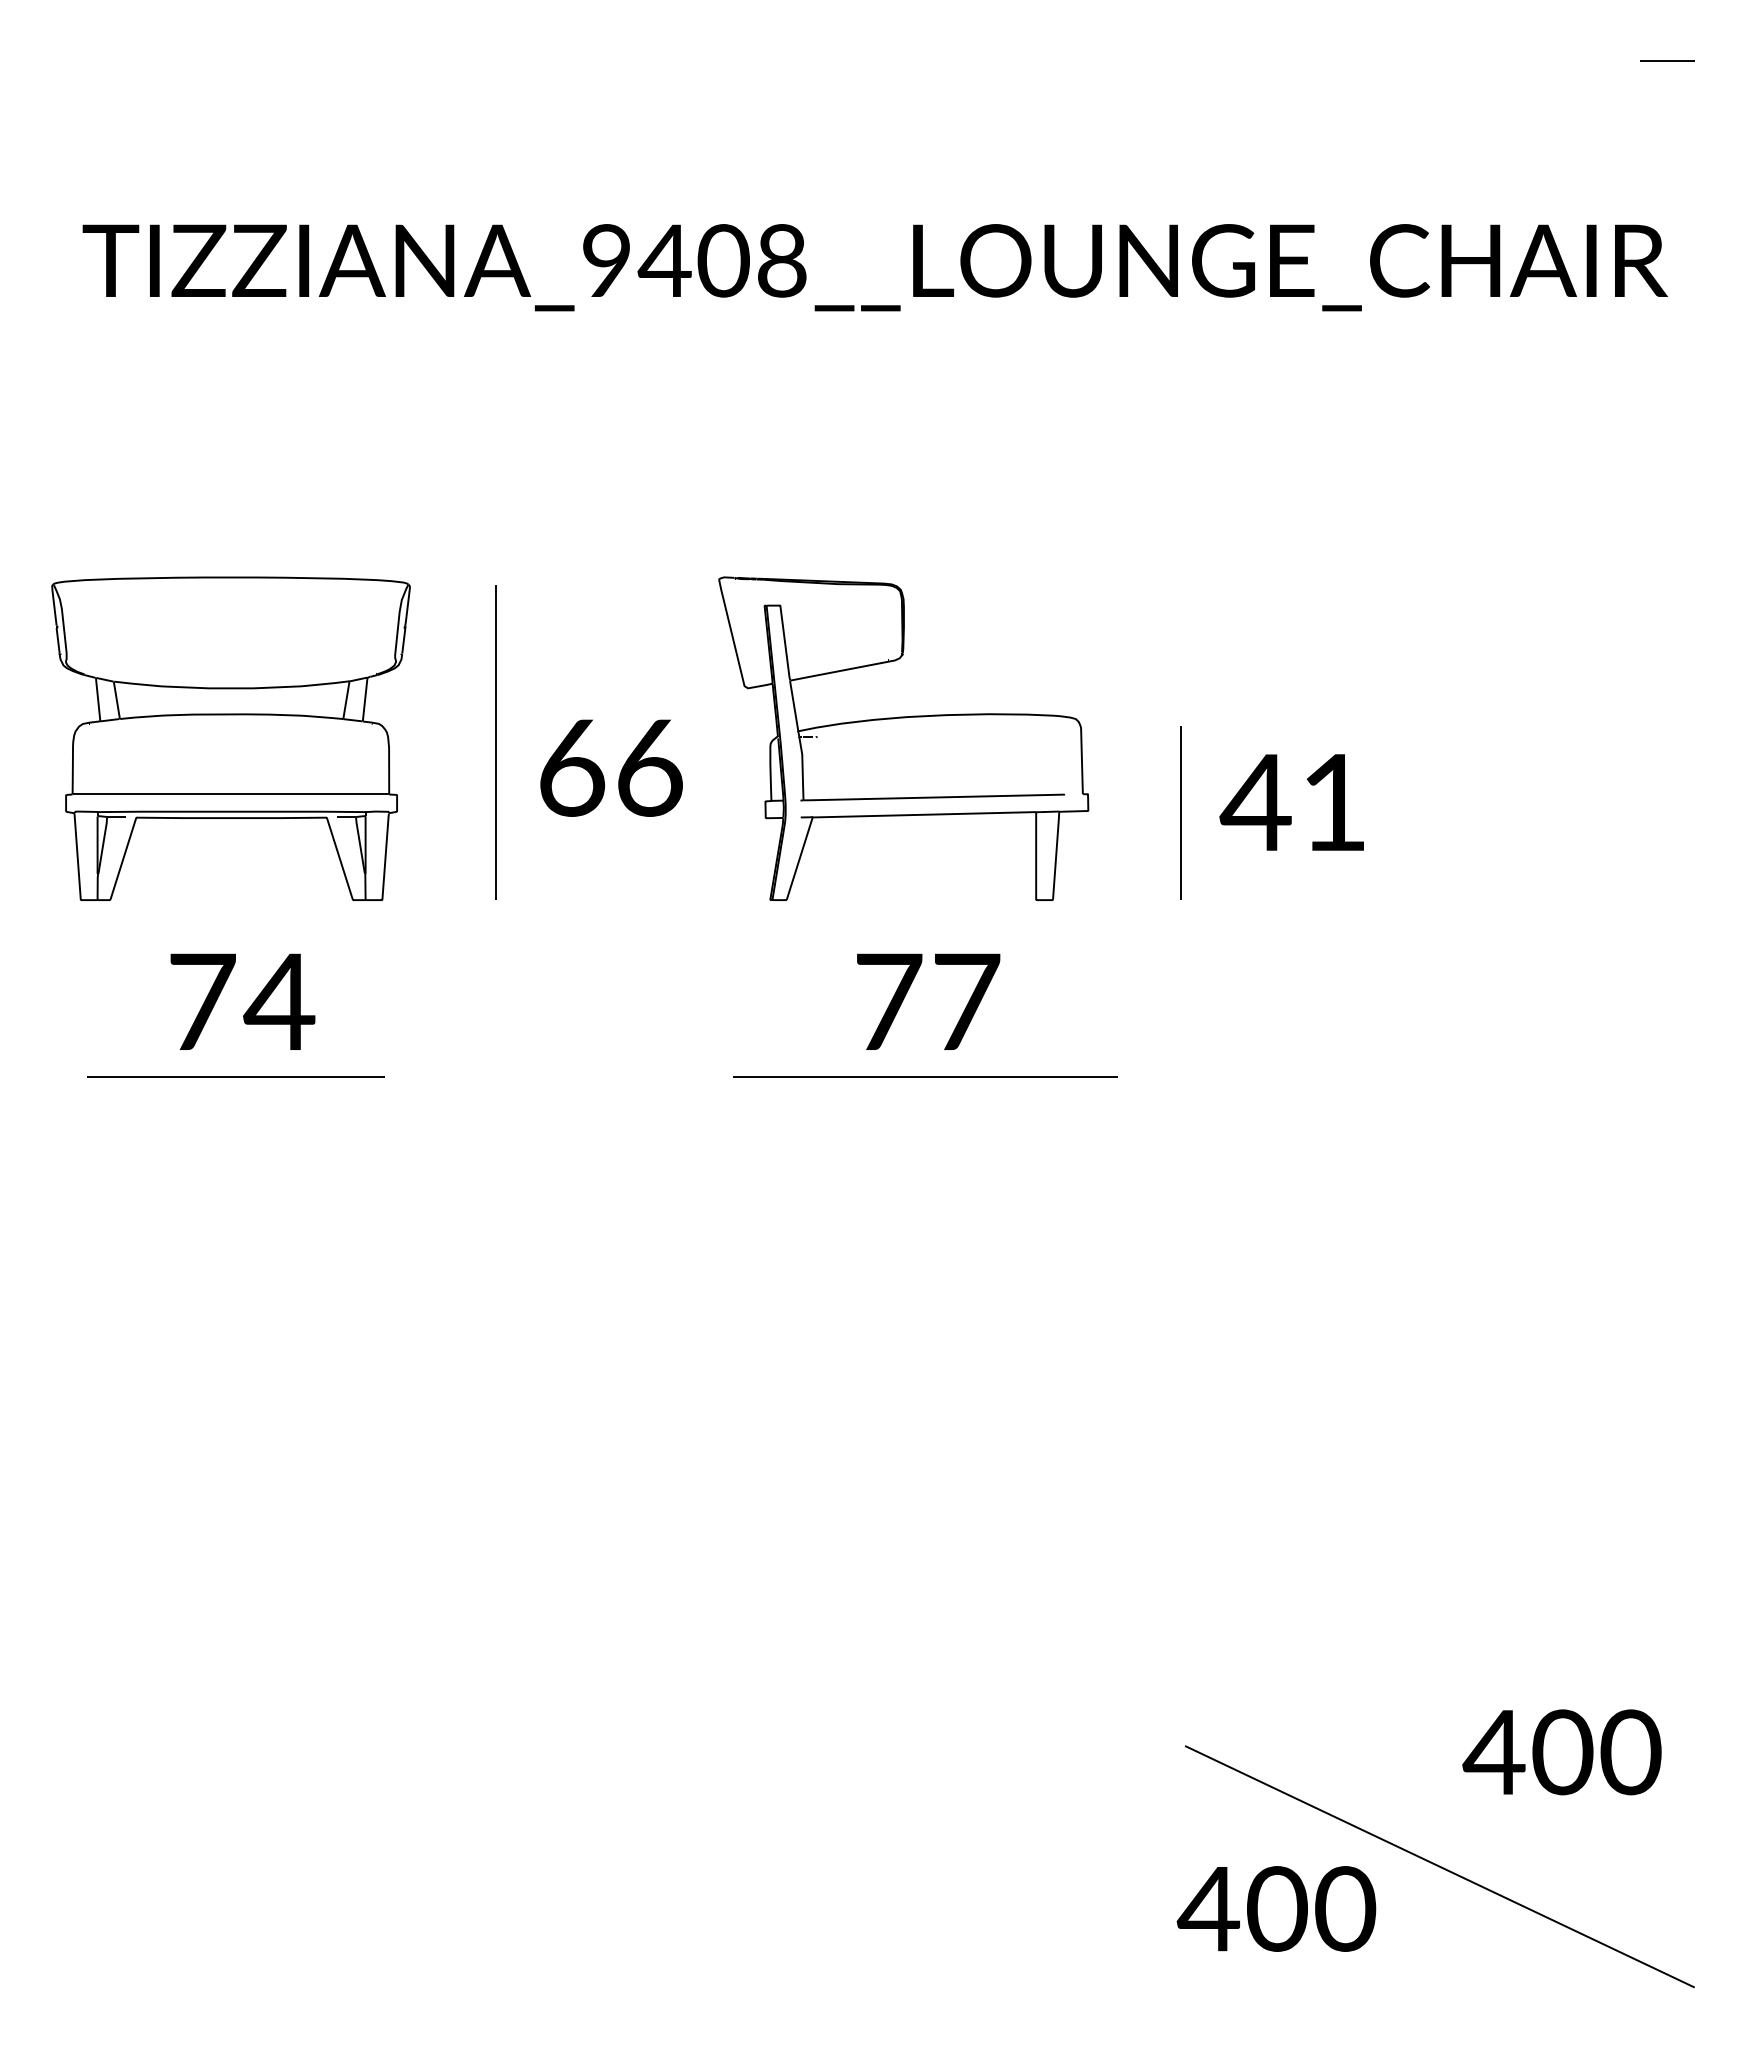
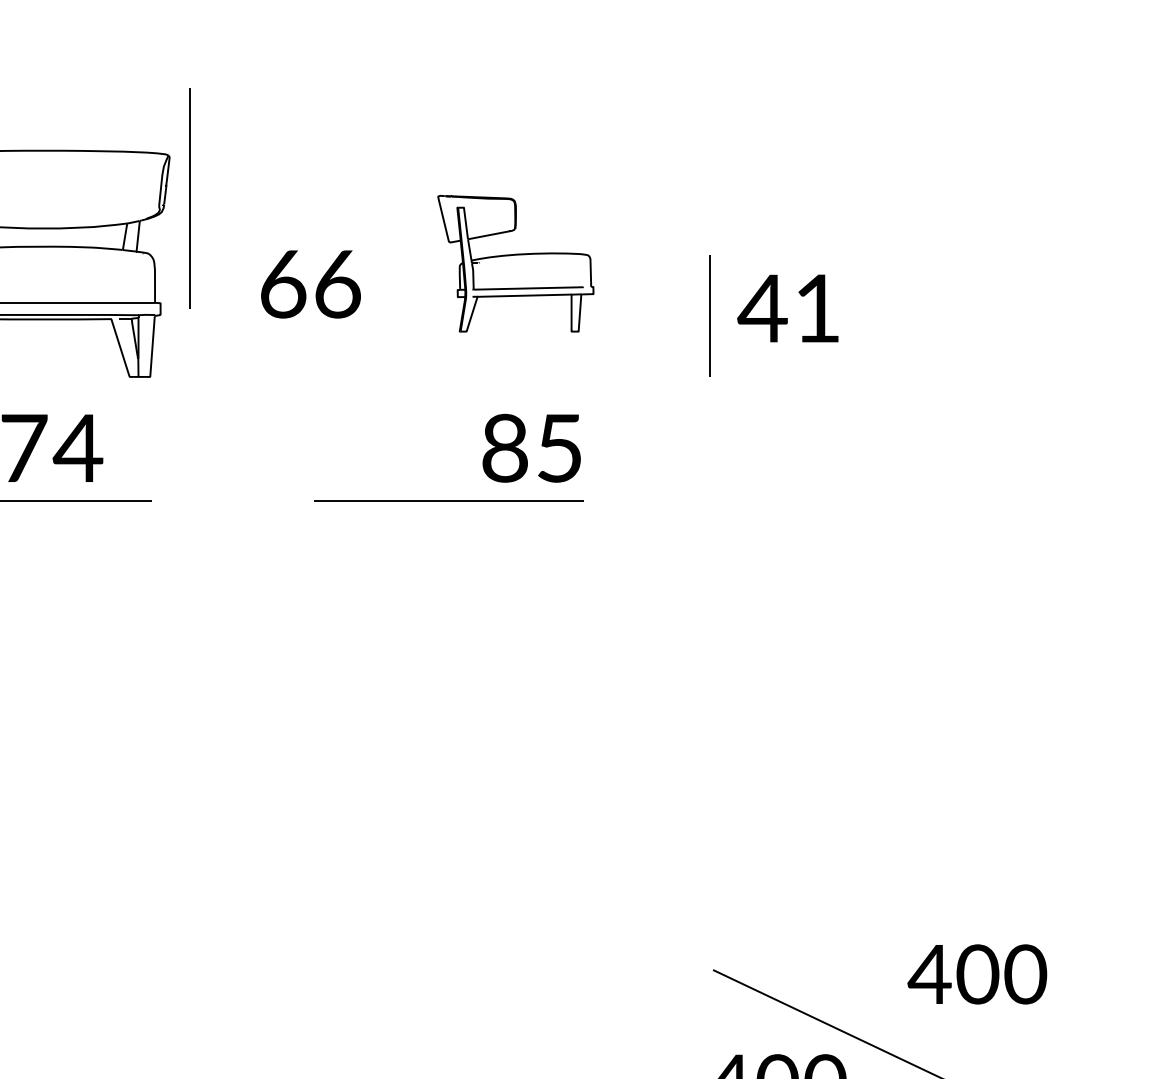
part: (903, 738) -> (515, 263), size x0.6
line: (495, 742) -> (189, 198), moved
text: (928, 1001) -> (533, 448), 77 -> 85
line: (925, 1076) -> (449, 500), moved

